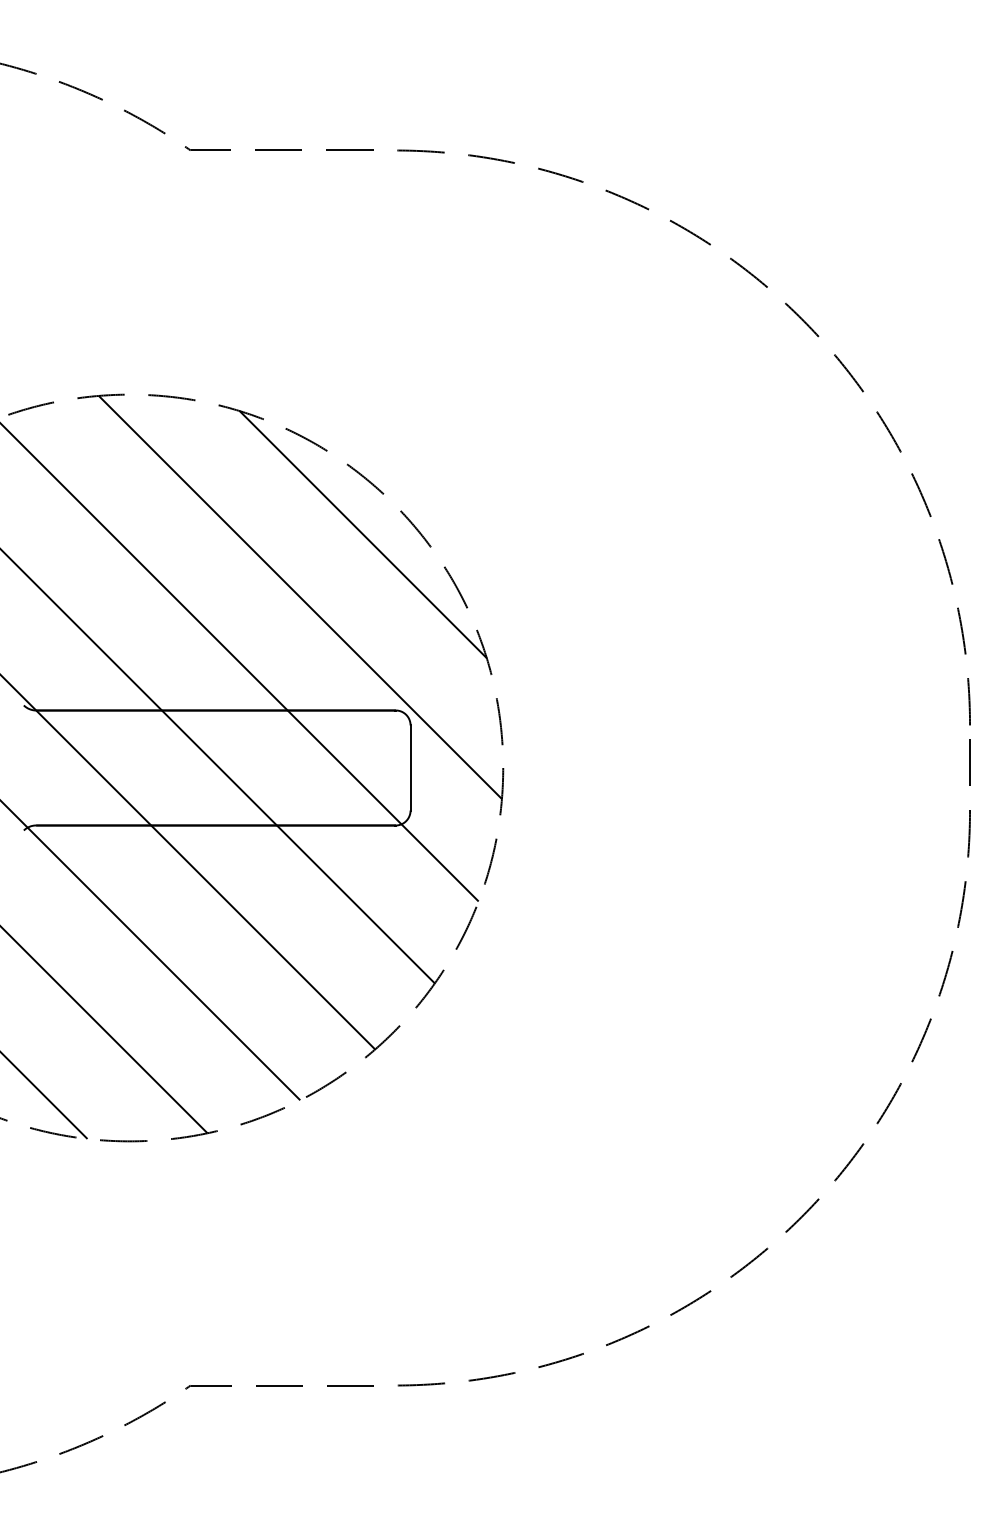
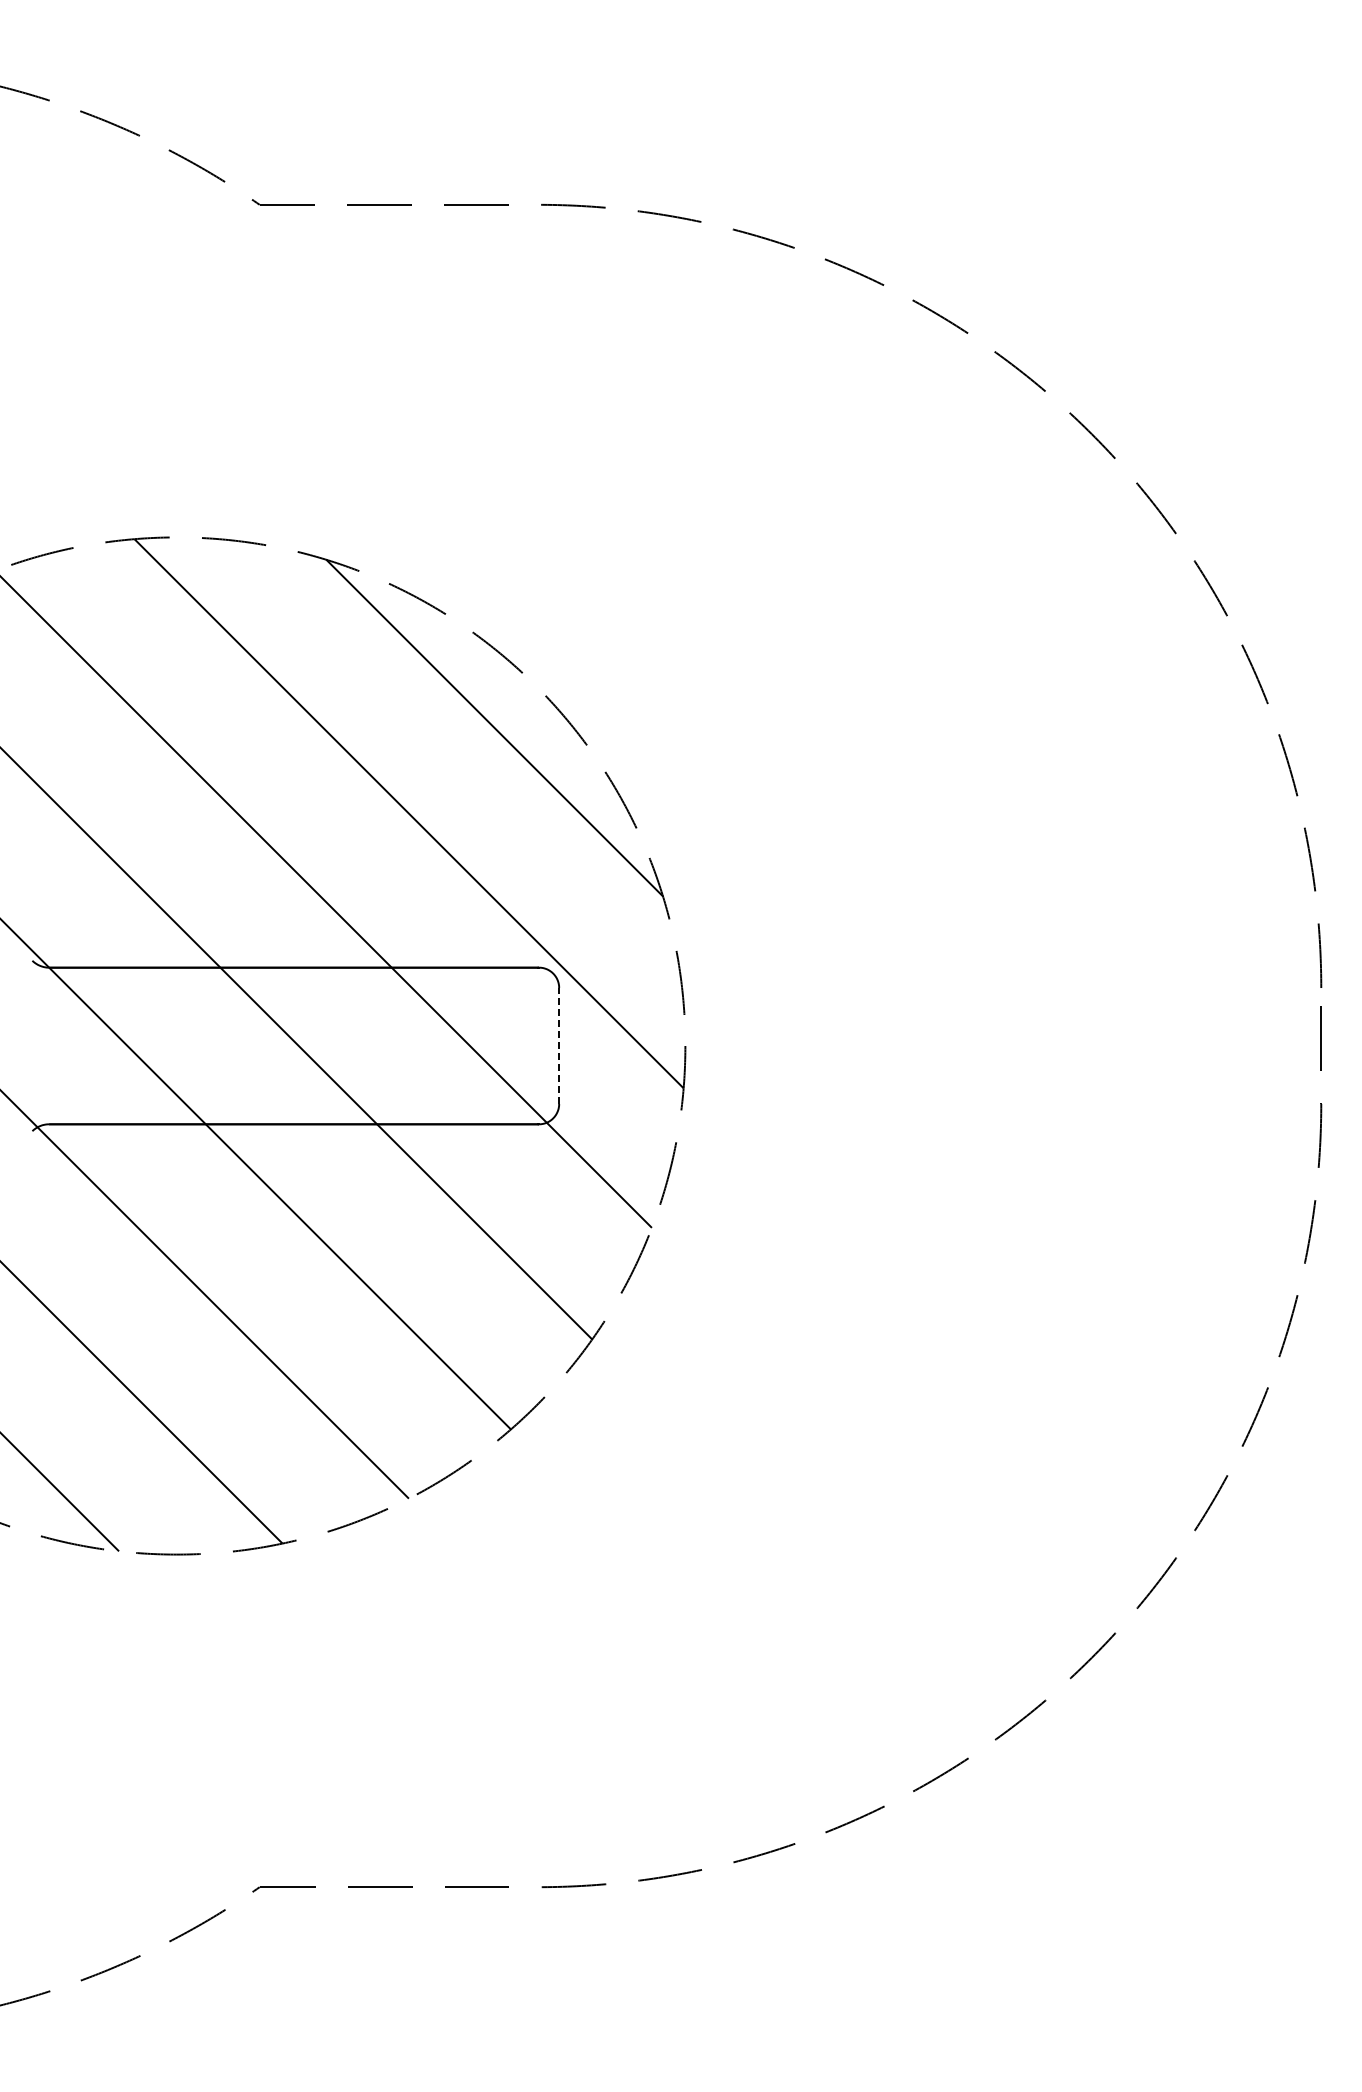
line: (410, 768) -> (559, 1046), solid -> dashed

